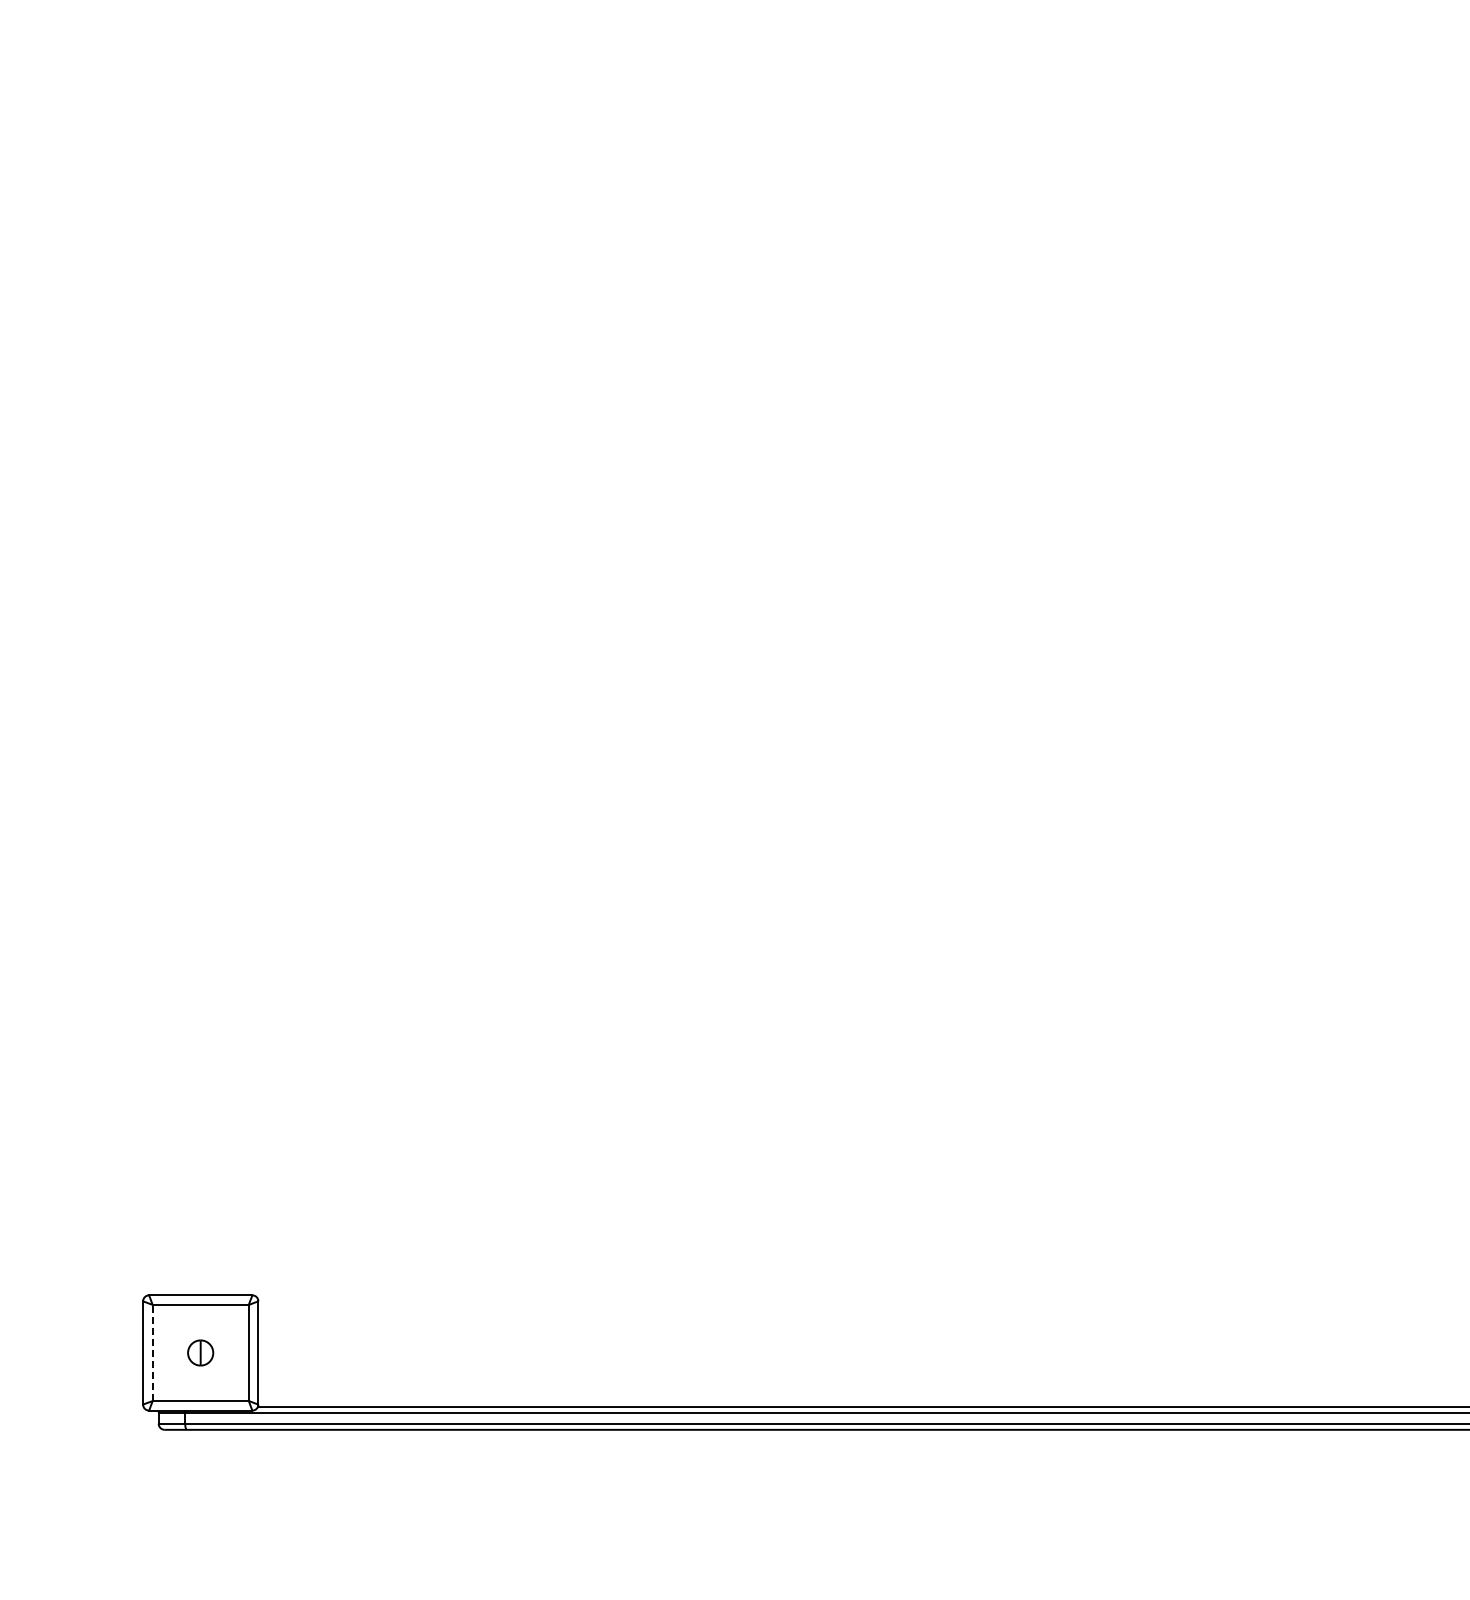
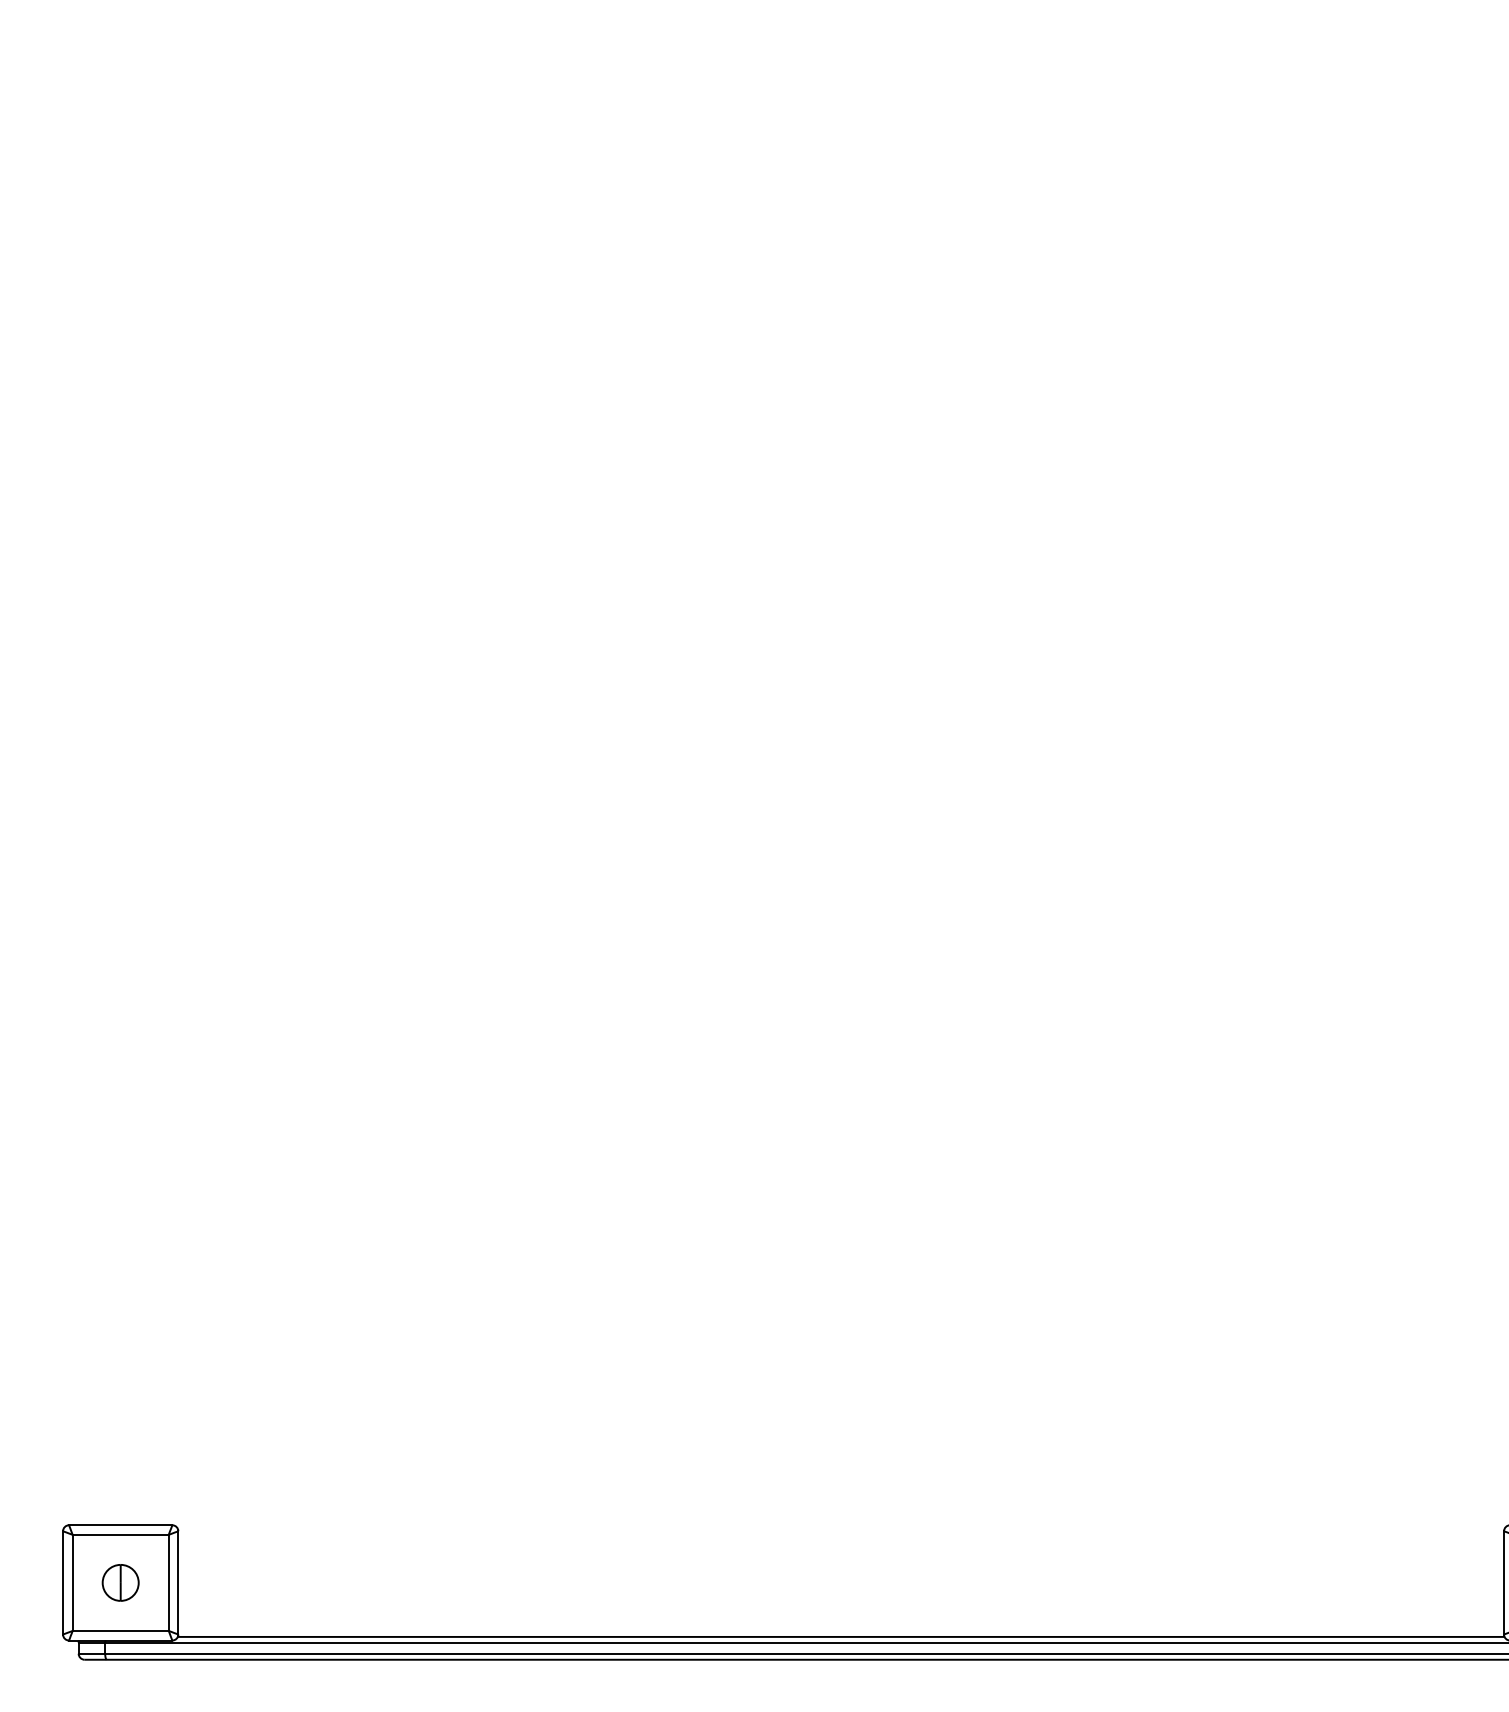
line: (152, 1352) -> (72, 1582), dashed -> solid
part: (200, 1352) -> (120, 1582), size x1.43

